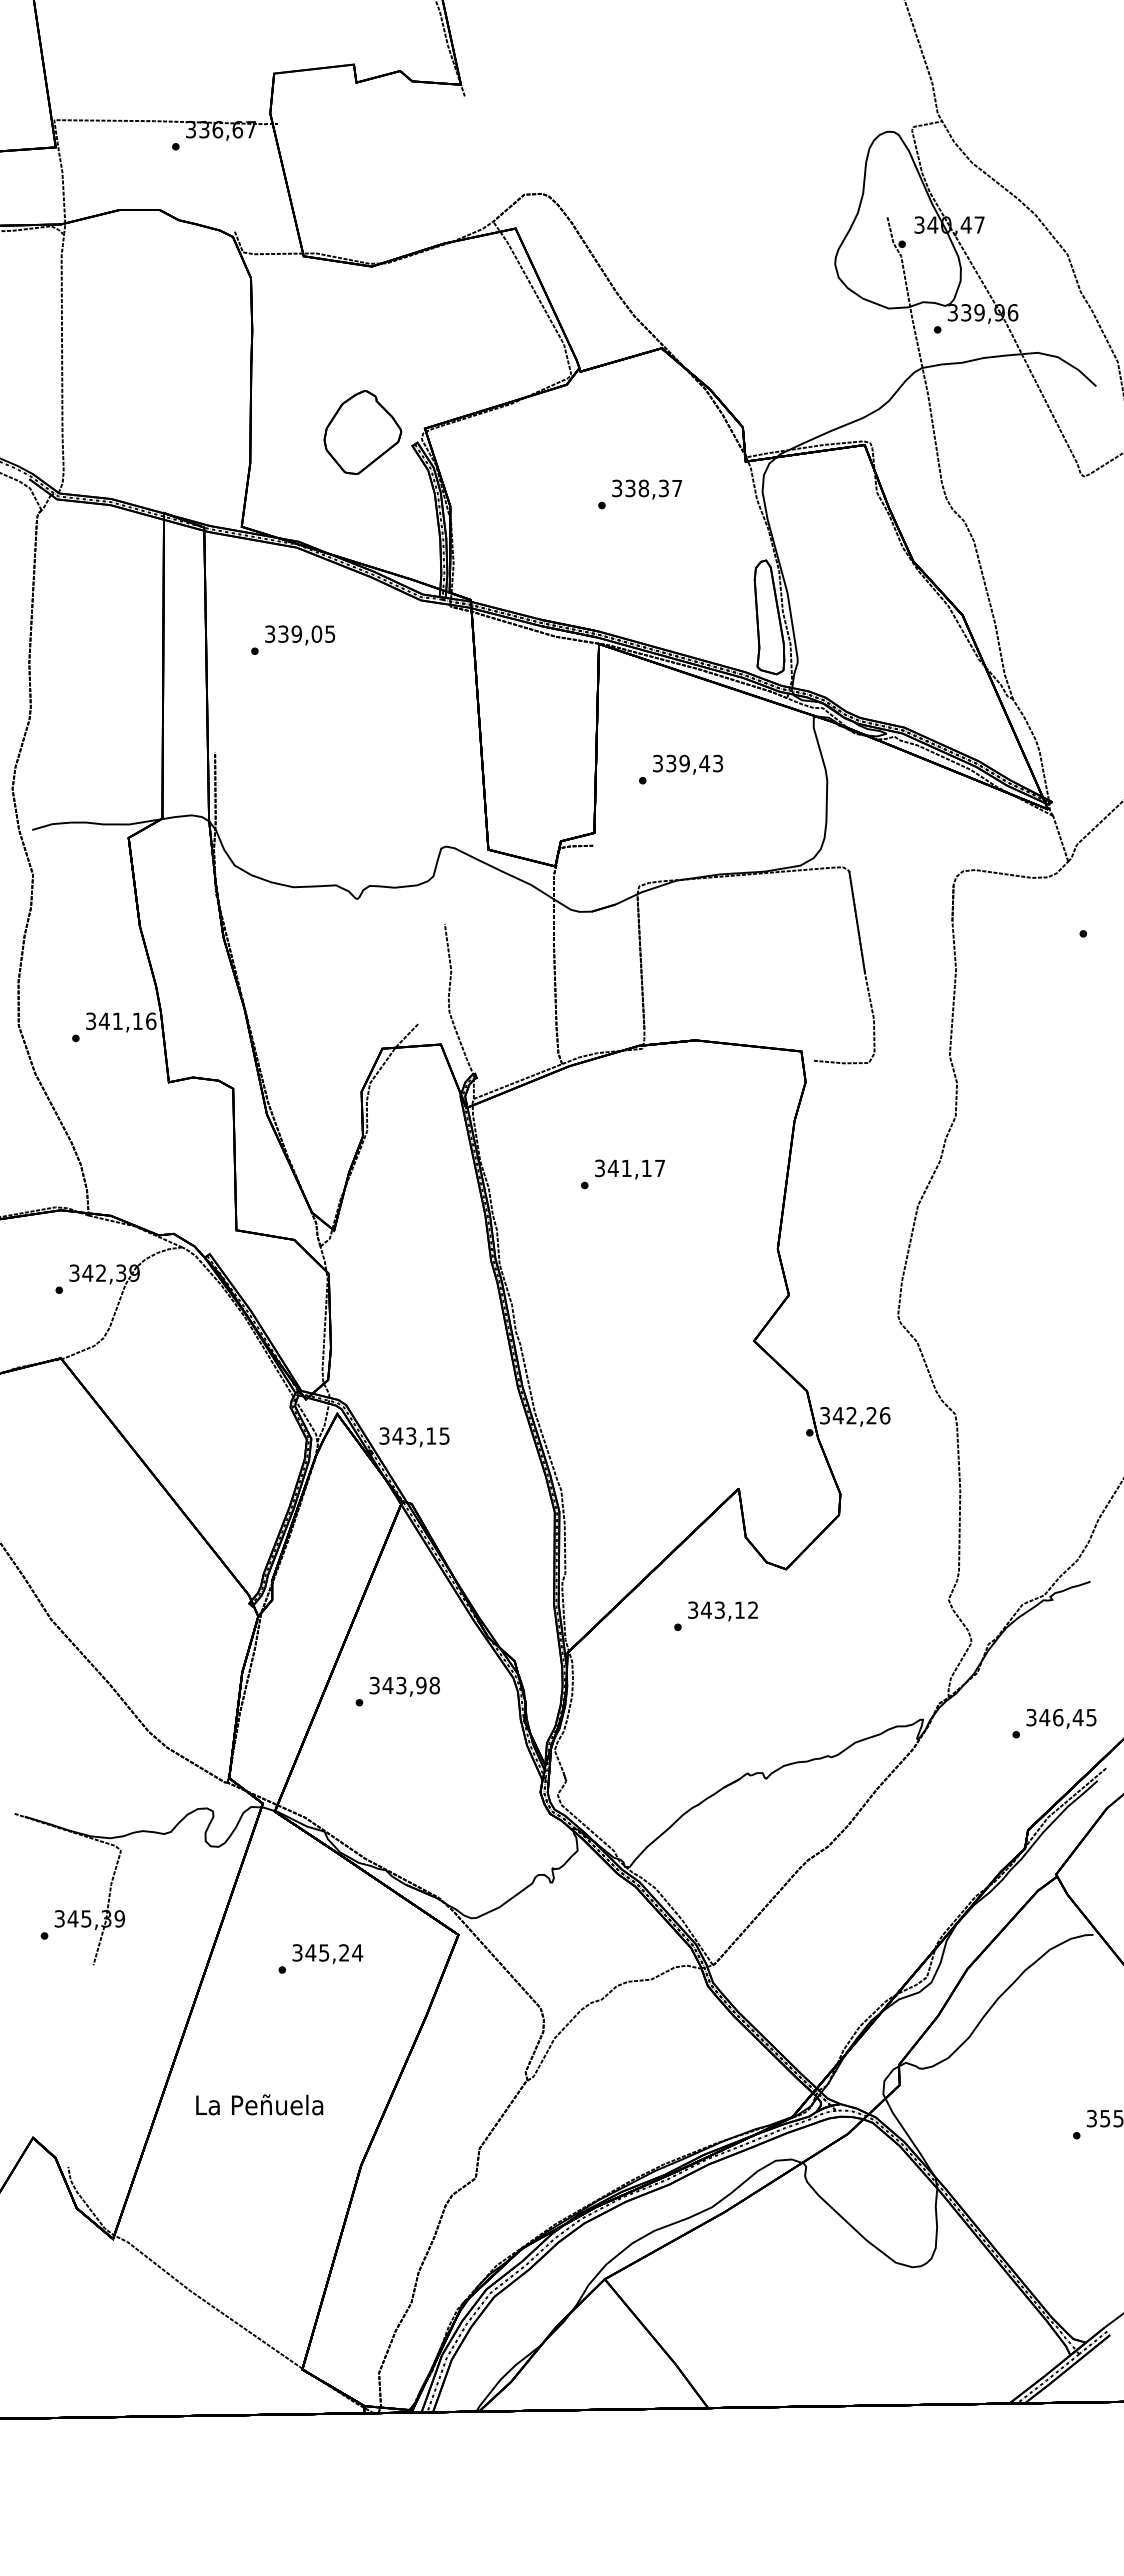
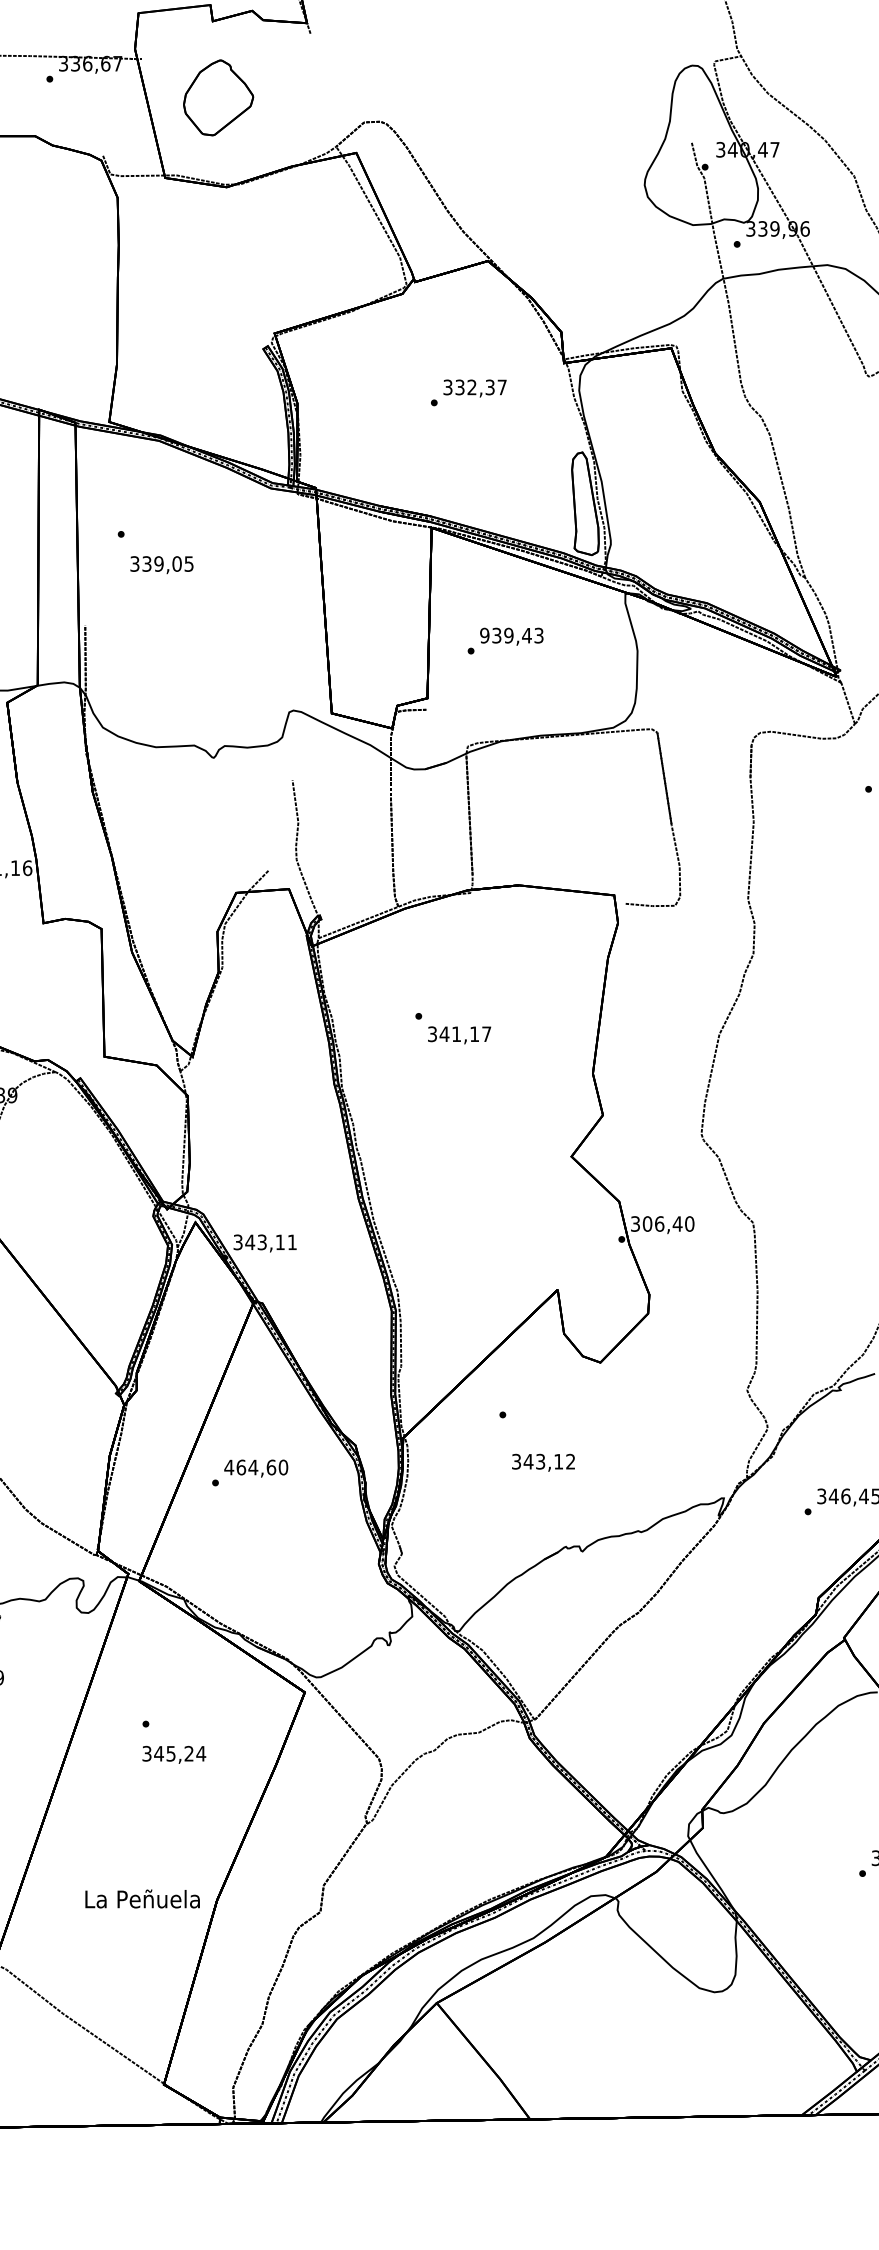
part: (362, 432) -> (218, 97), moved
text: (643, 488) -> (471, 387), 338,37 -> 332,37
text: (300, 635) -> (162, 565), moved
text: (657, 763) -> (484, 635), 339,43 -> 939,43
text: (629, 1169) -> (459, 1035), moved
text: (861, 1415) -> (668, 1223), 342,26 -> 306,40
text: (444, 1435) -> (292, 1241), 343,15 -> 343,11
text: (722, 1611) -> (543, 1462), moved
text: (404, 1685) -> (256, 1467), 343,98 -> 464,60
text: (327, 1954) -> (174, 1755), moved
text: (259, 2104) -> (142, 1898), moved

